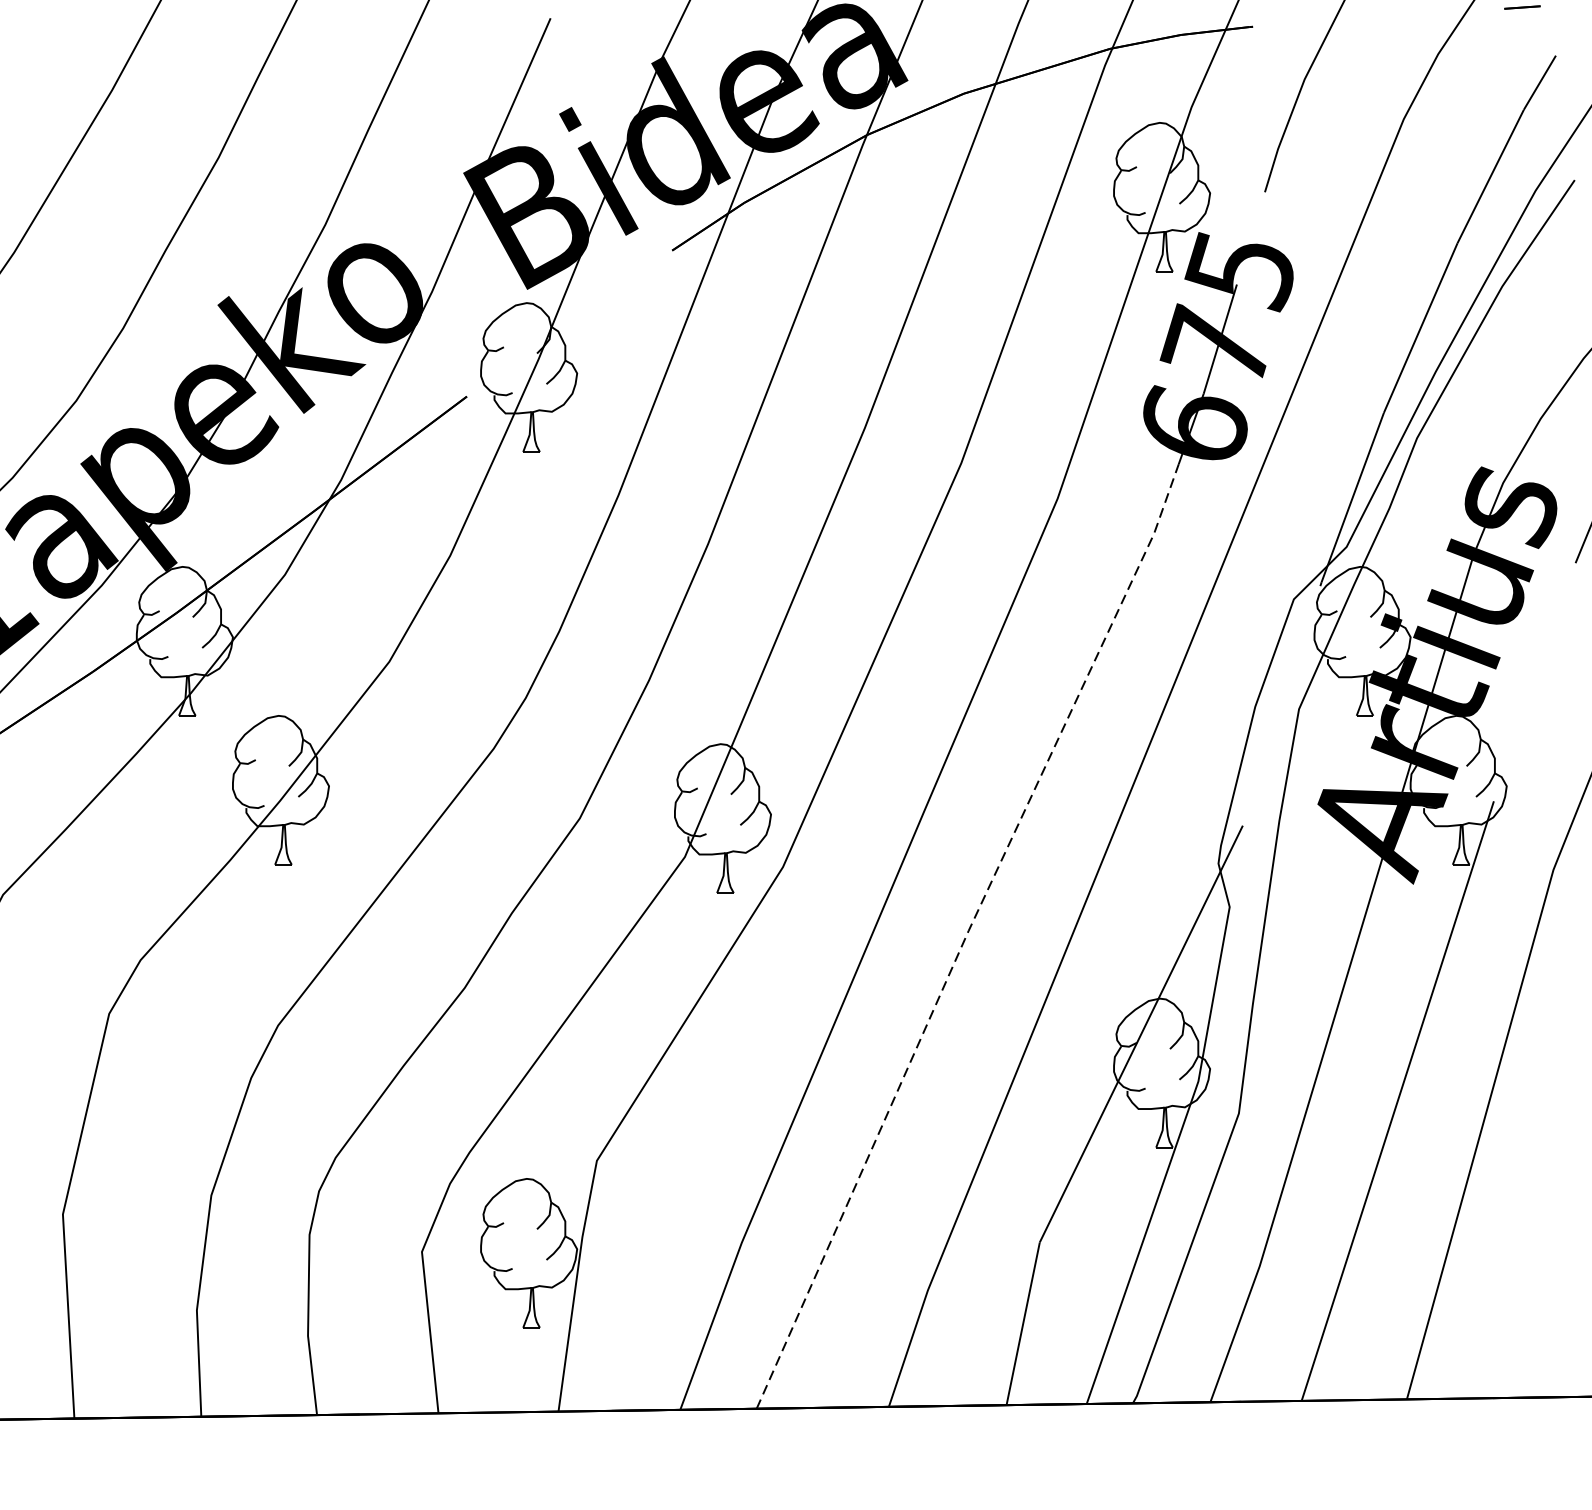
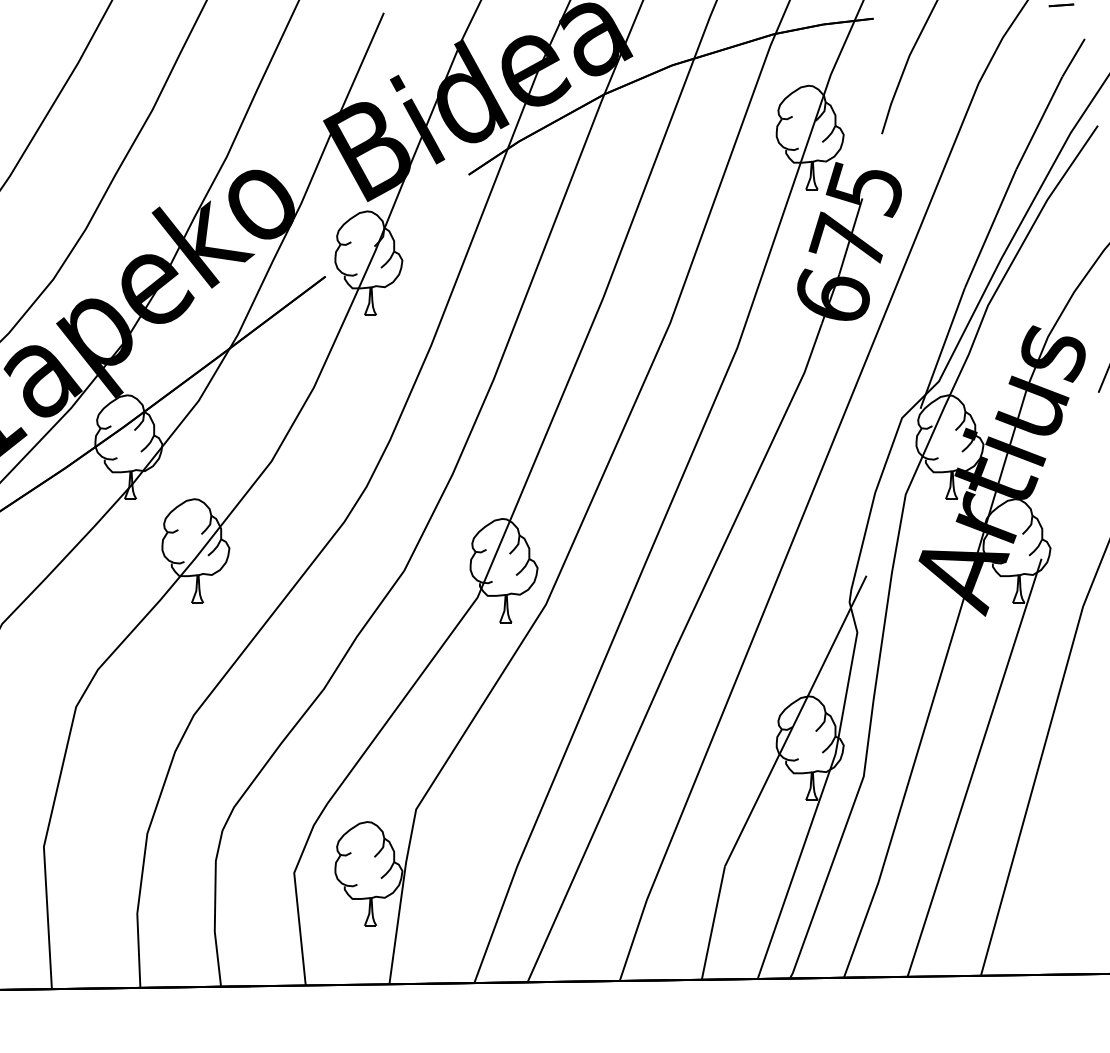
line: (967, 932) -> (674, 650), dashed -> solid

